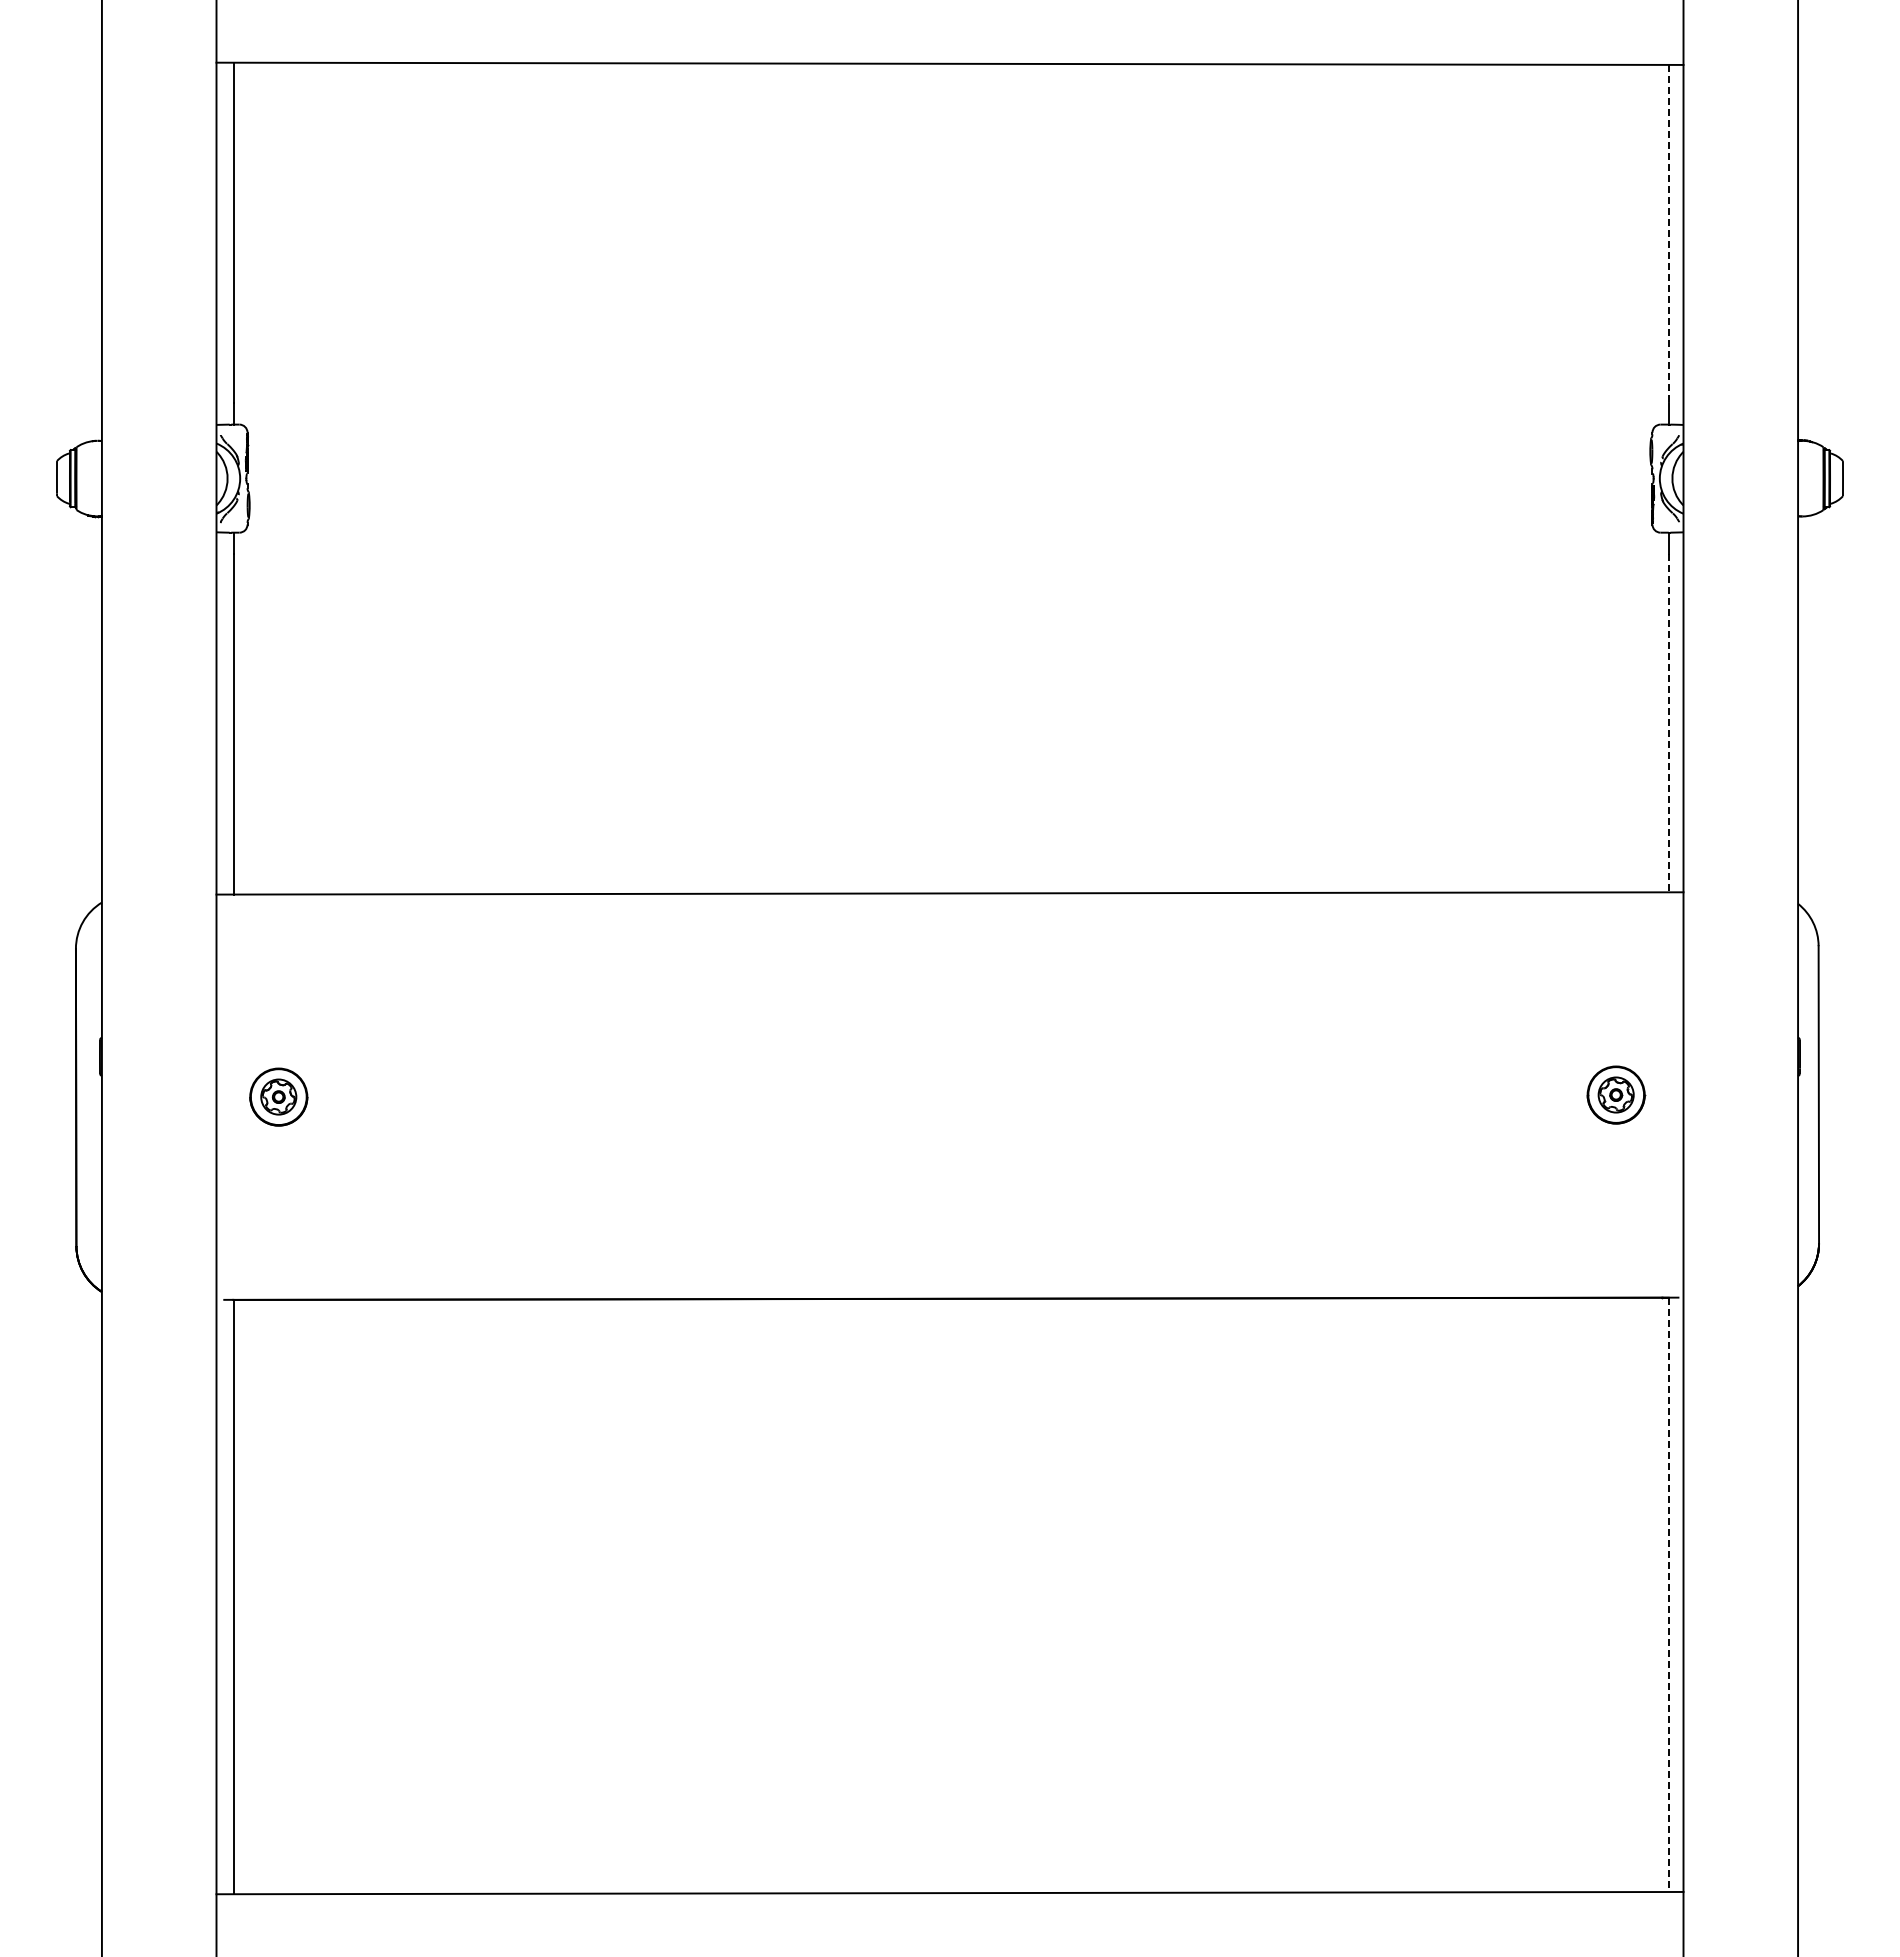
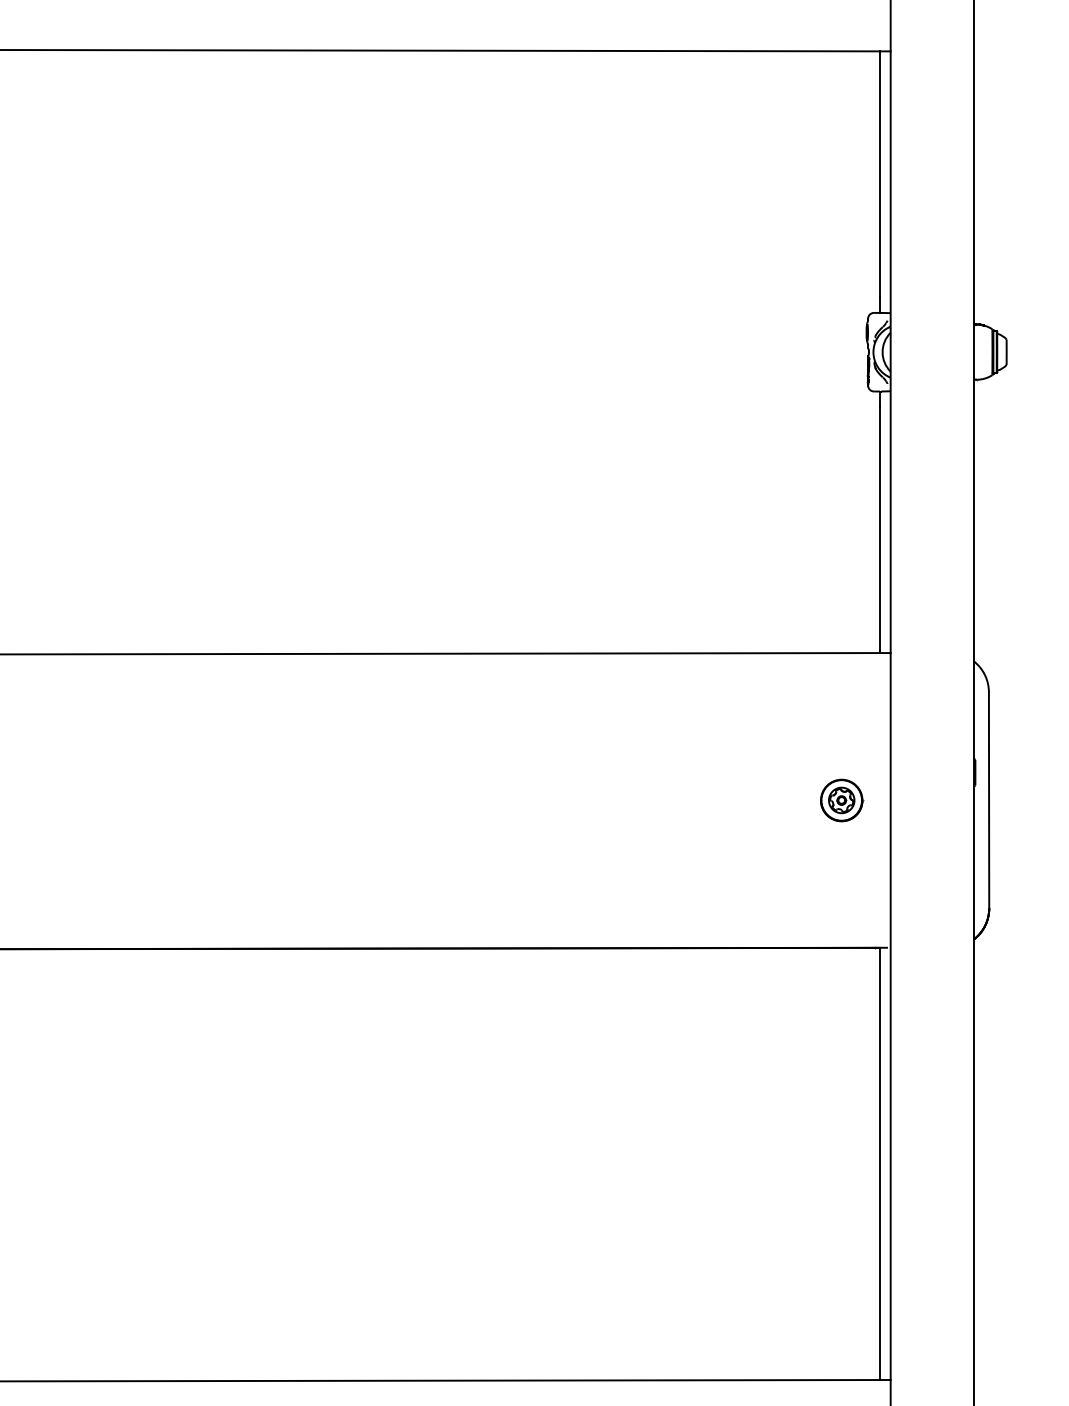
line: (1668, 234) -> (879, 174), dashed -> solid
line: (1668, 723) -> (879, 530), dashed -> solid
line: (1668, 1595) -> (879, 1164), dashed -> solid

